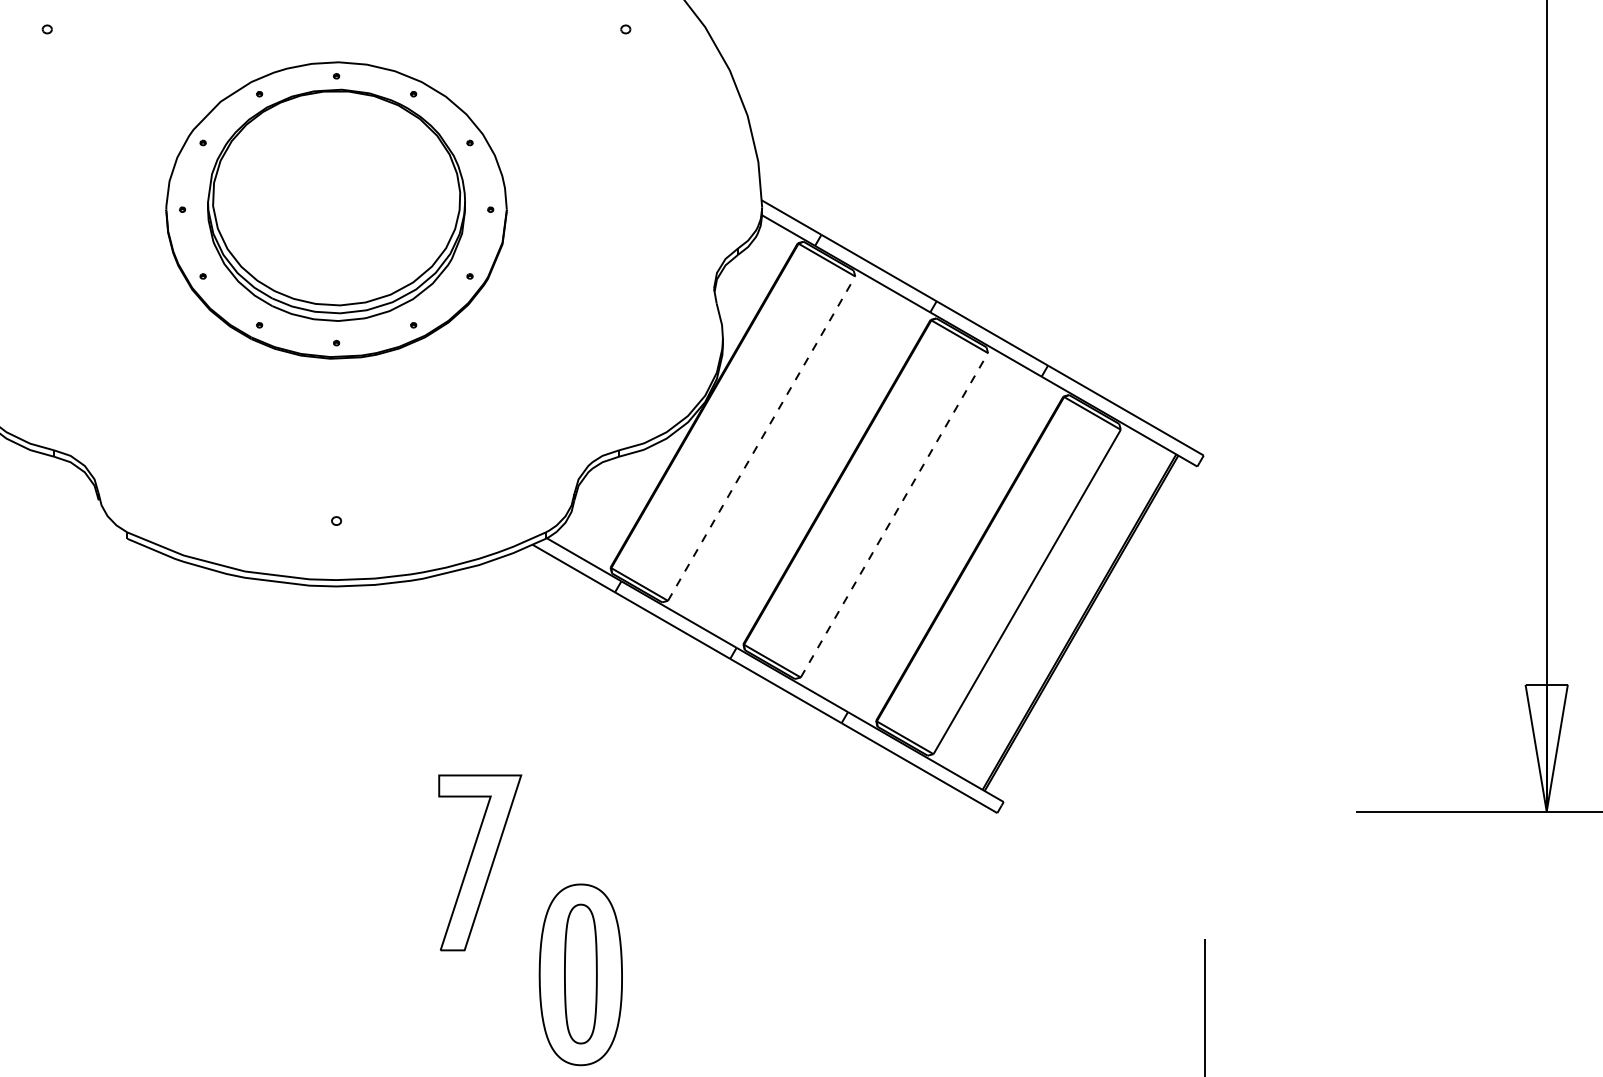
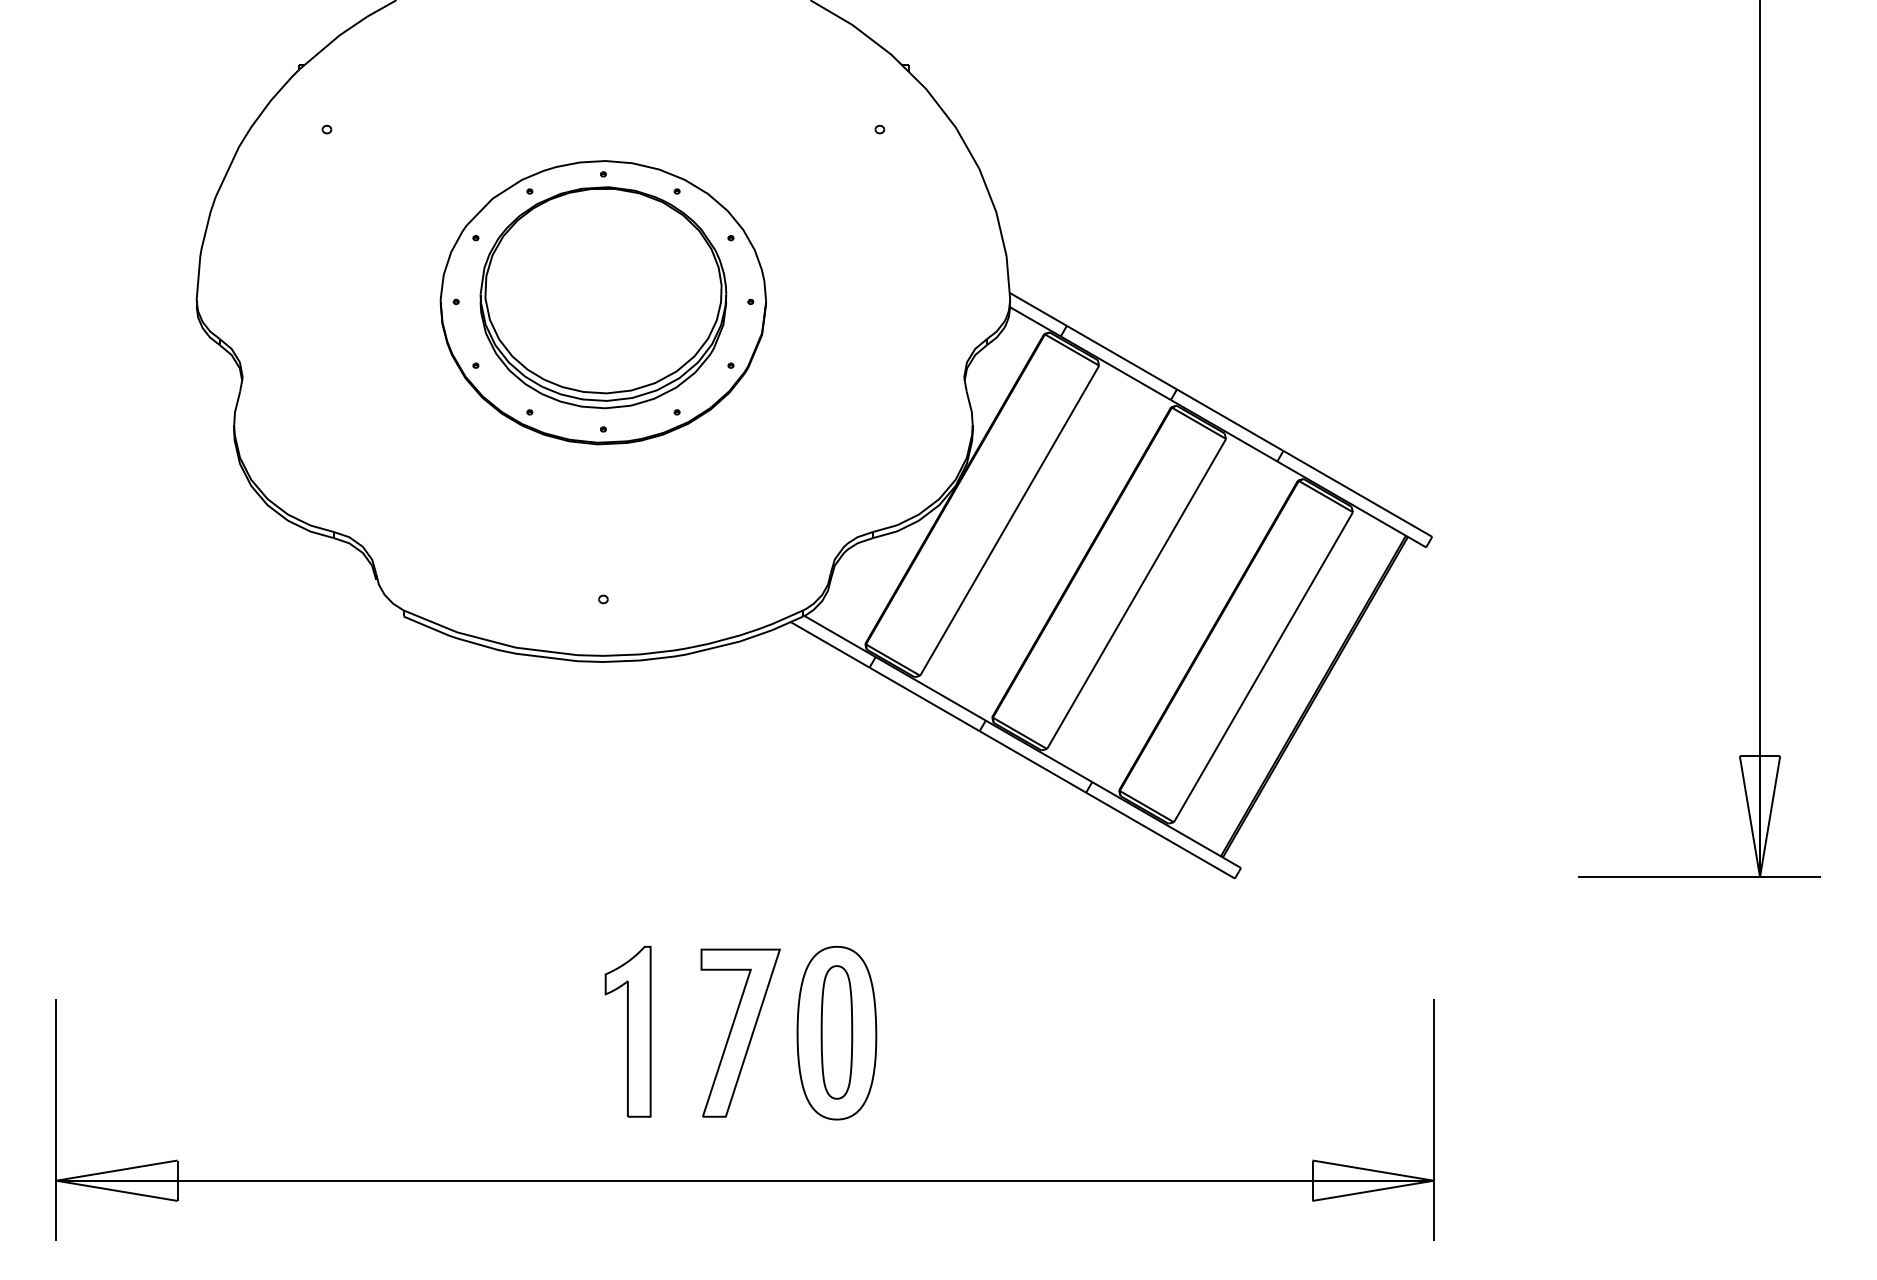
line: (761, 438) -> (1009, 520), dashed -> solid
line: (894, 514) -> (1136, 593), dashed -> solid
part: (479, 862) -> (740, 1032), moved
part: (361, 973) -> (627, 1031), added

